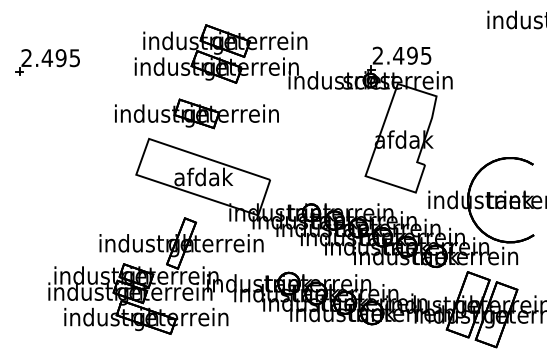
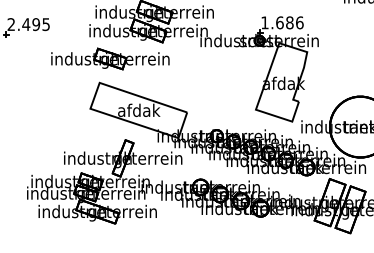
text: (401, 55) -> (281, 22), 2.495 -> 1.686
part: (196, 113) -> (110, 58), moved

